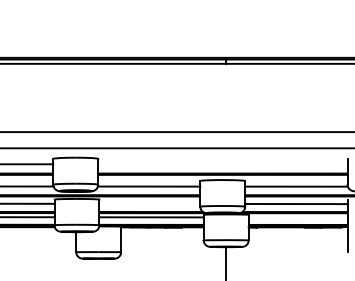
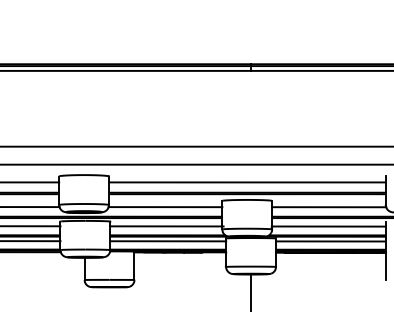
line: (222, 164) -> (247, 182), added
line: (150, 204) -> (166, 226), added
line: (297, 217) -> (330, 241), added

